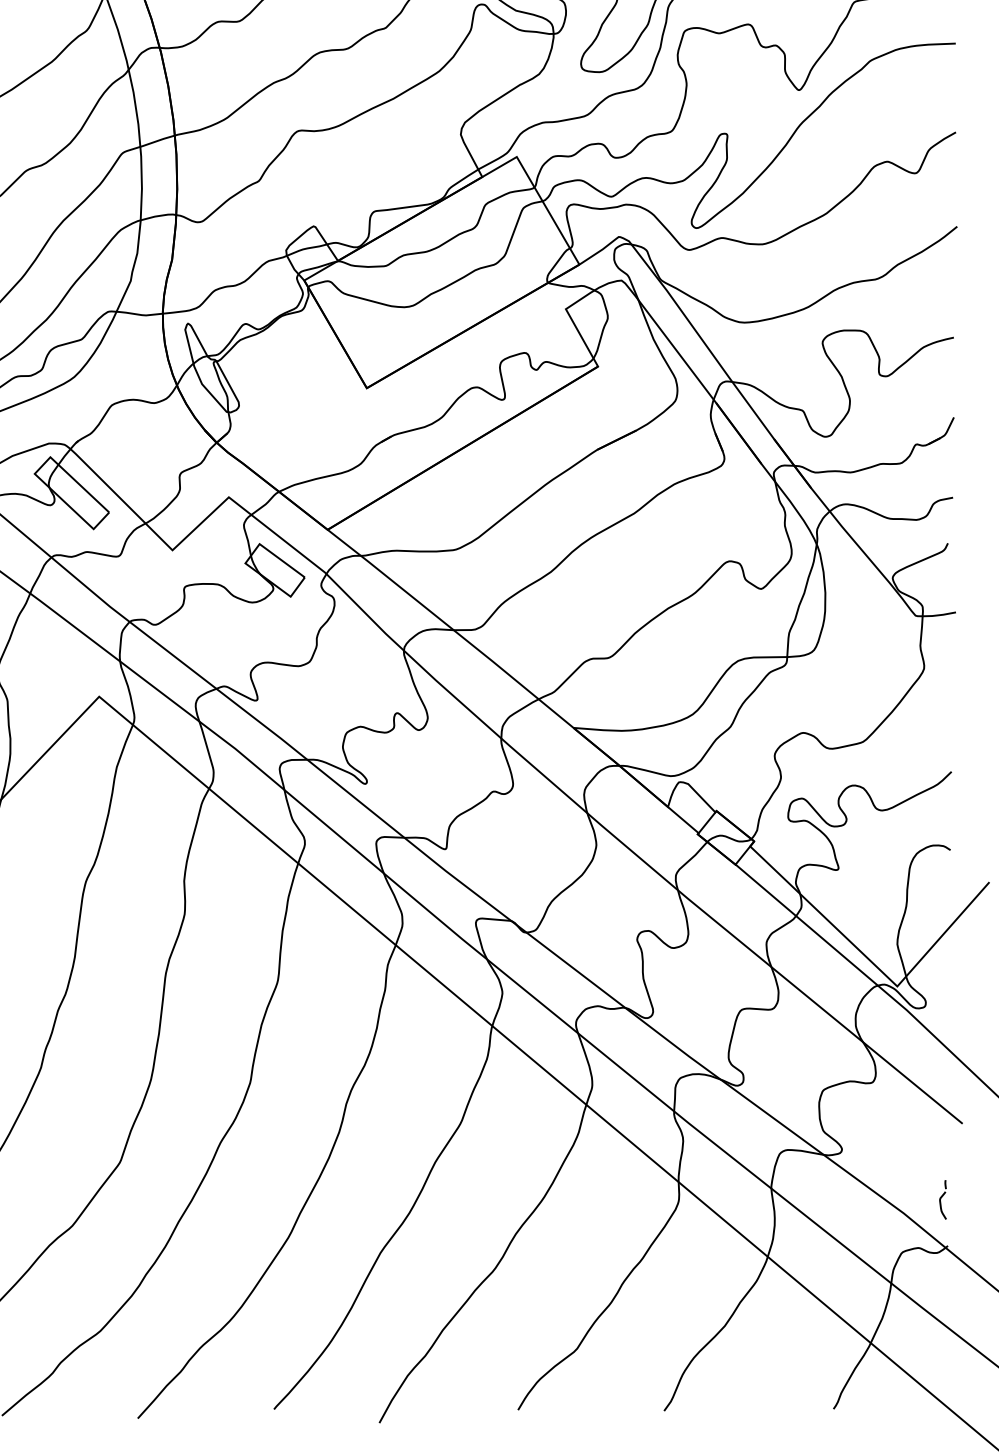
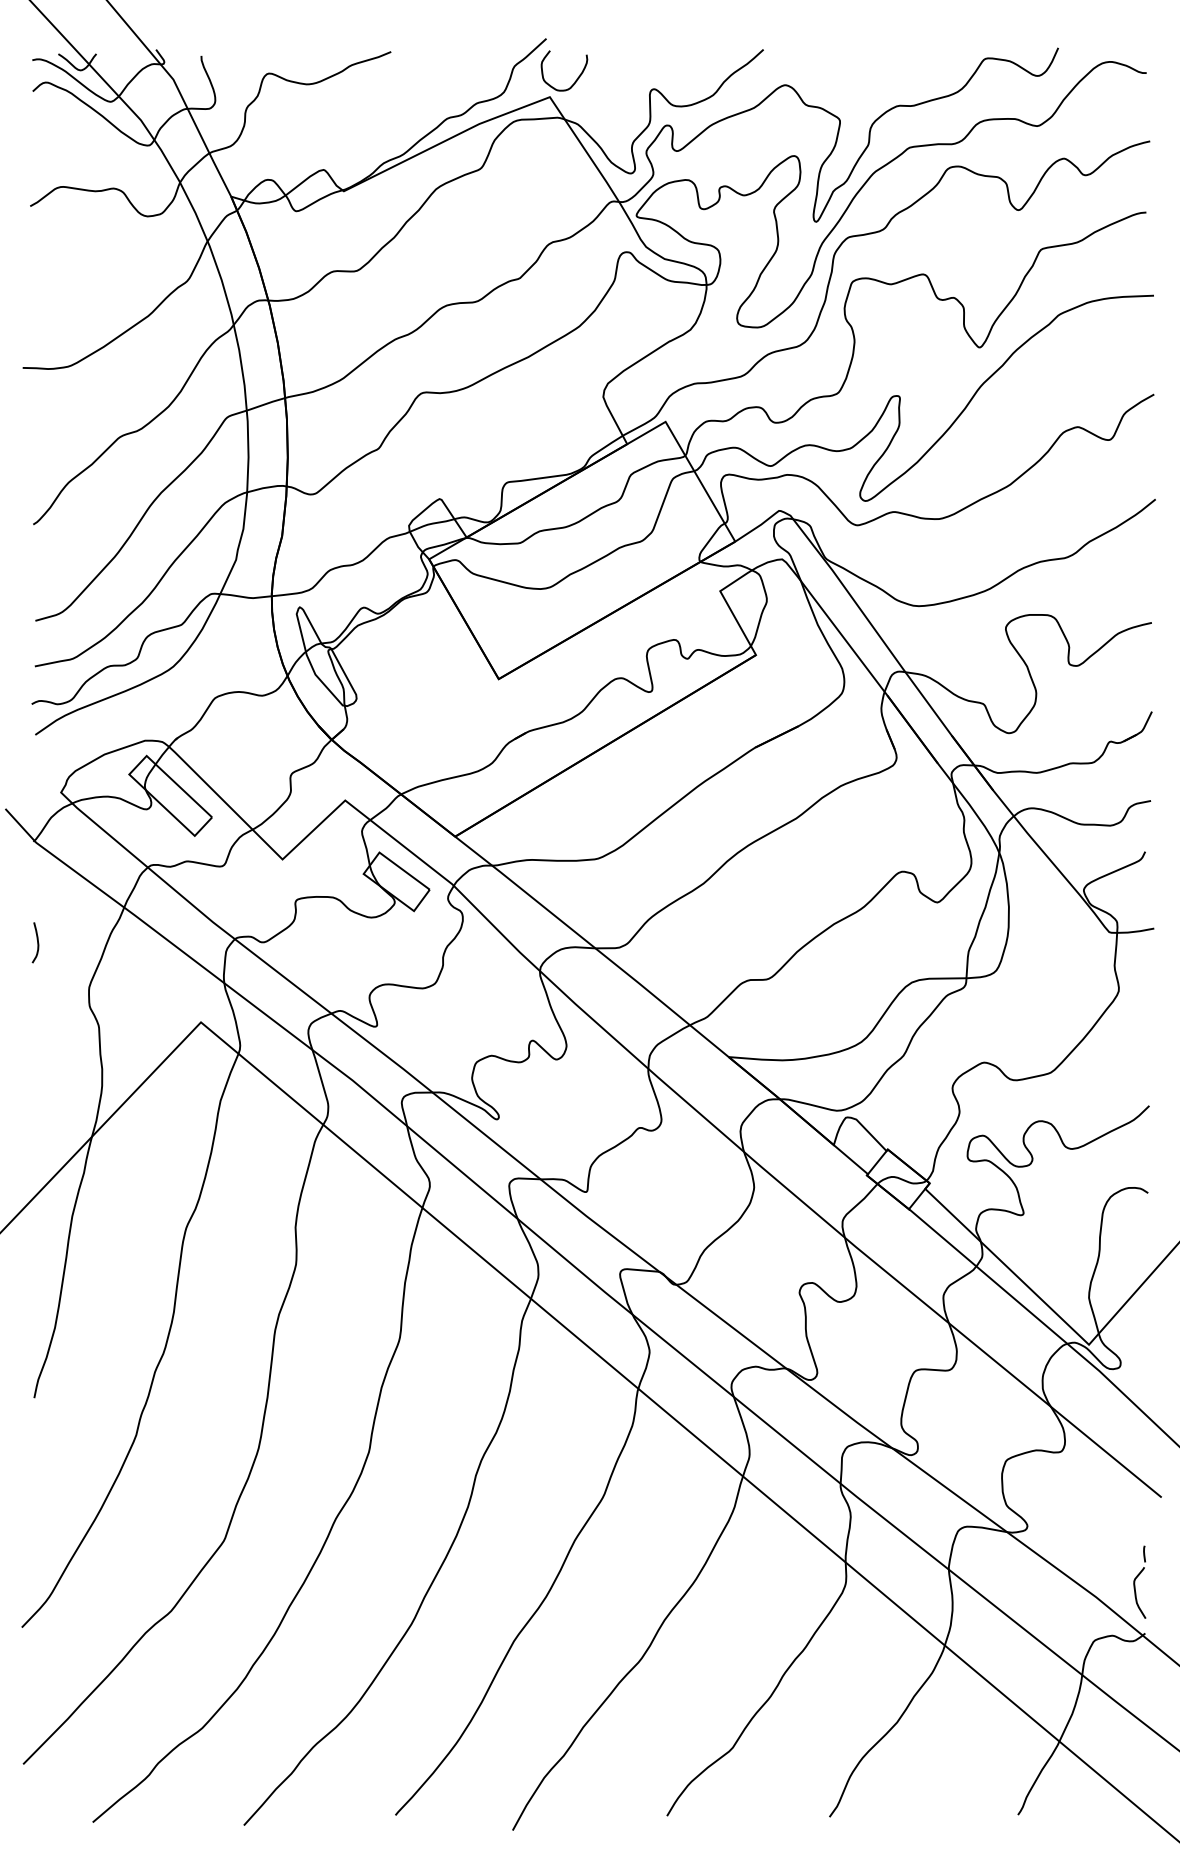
part: (942, 1199) -> (1139, 1581), size x1.67

